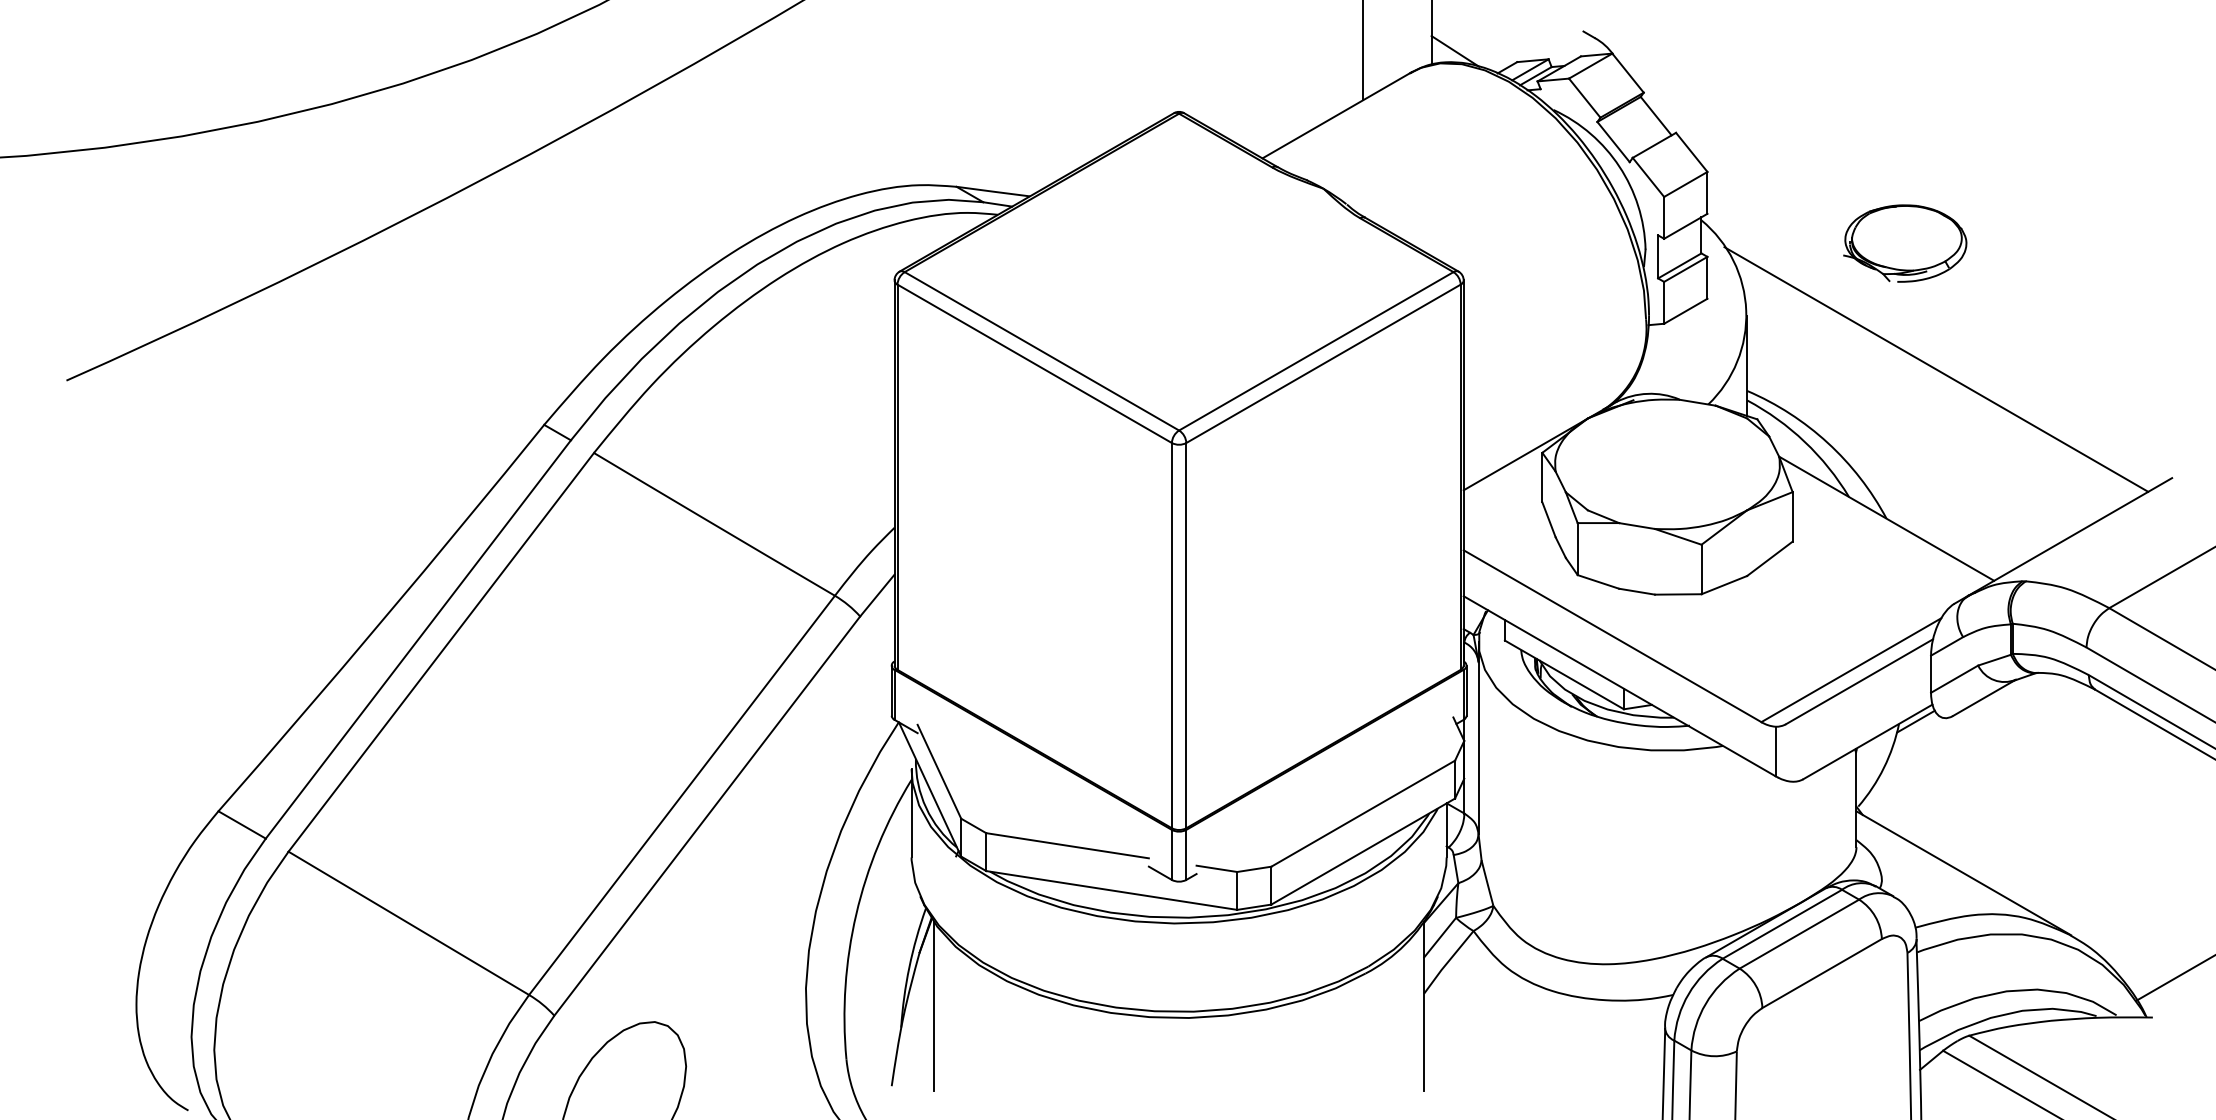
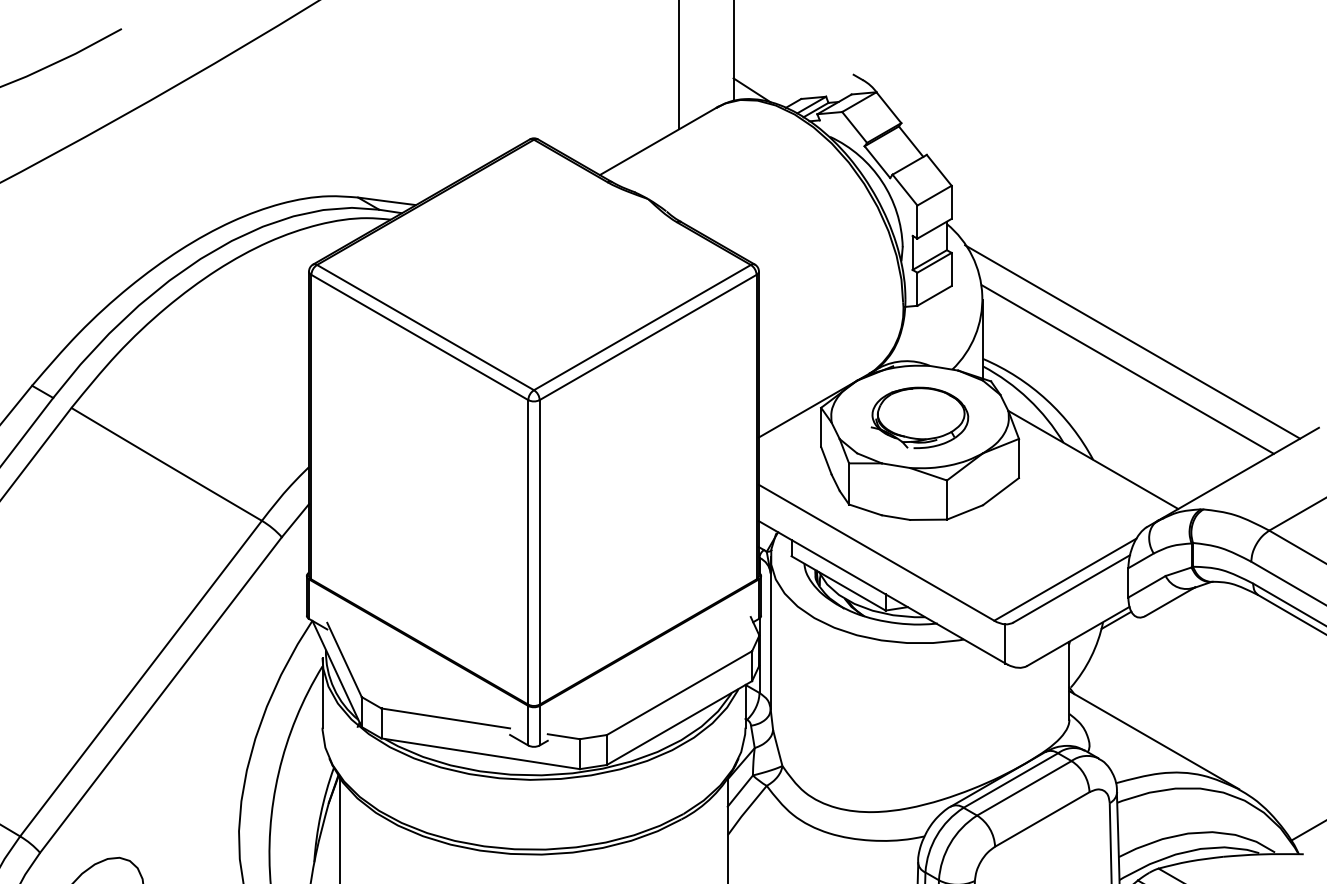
part: (1905, 243) -> (920, 417), moved
line: (1930, 404) -> (1127, 369), added

